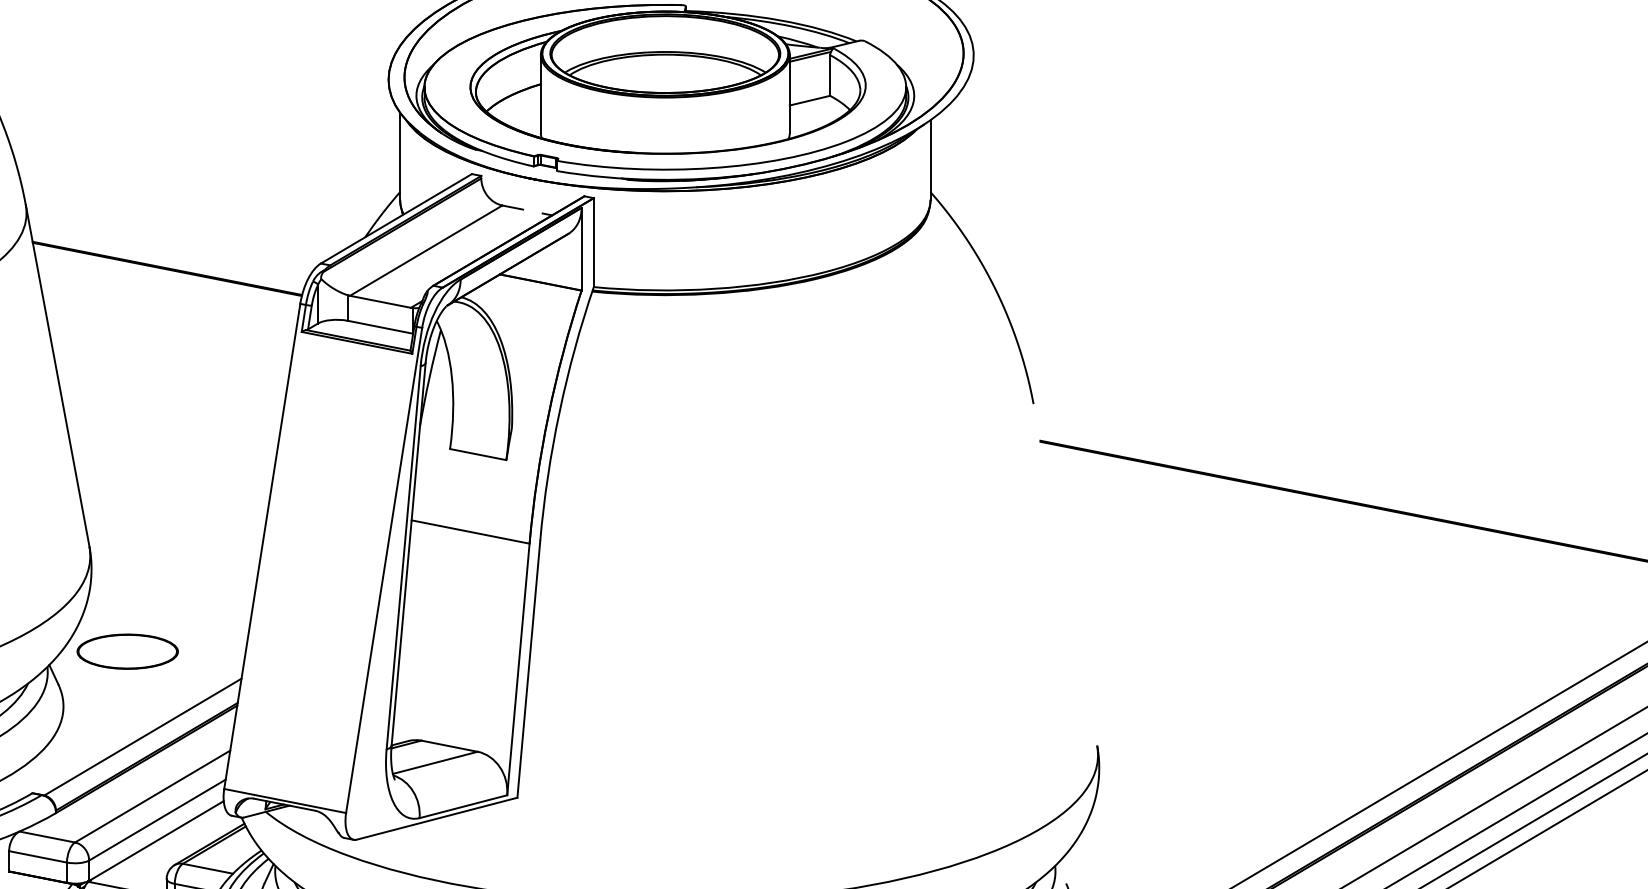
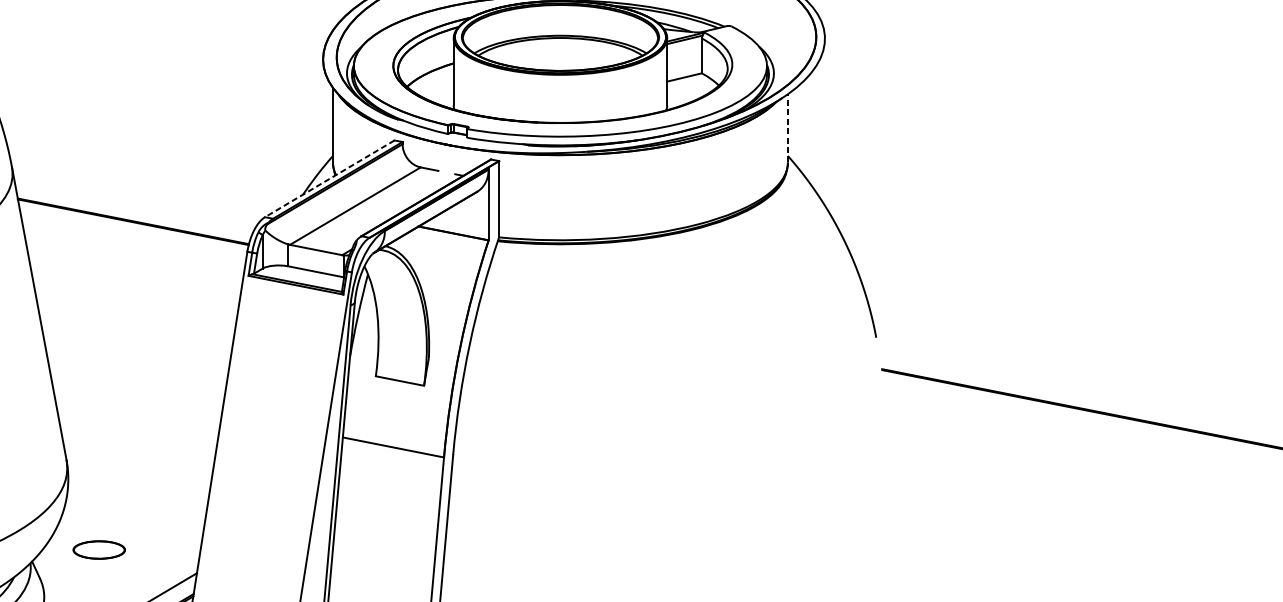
line: (930, 159) -> (787, 127), solid -> dashed
line: (396, 218) -> (329, 178), solid -> dashed
part: (127, 651) -> (99, 549), size x0.6

